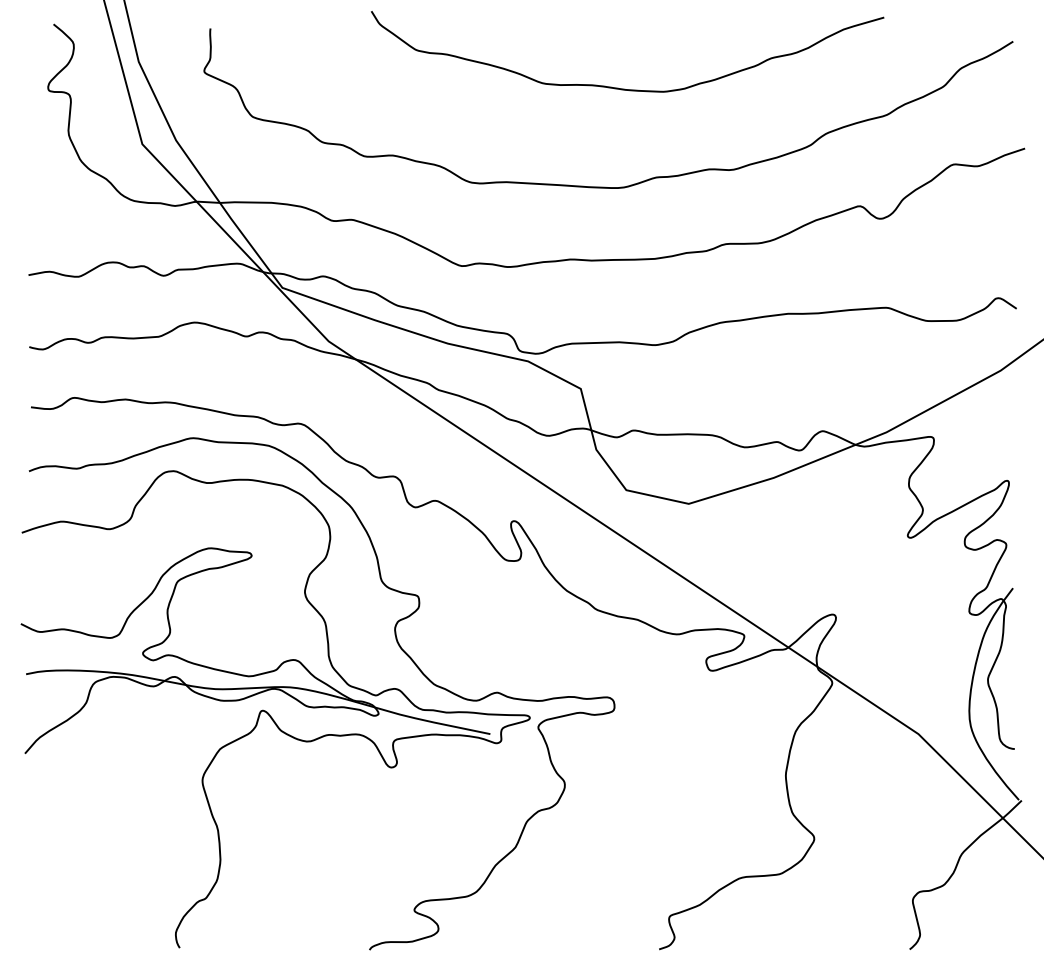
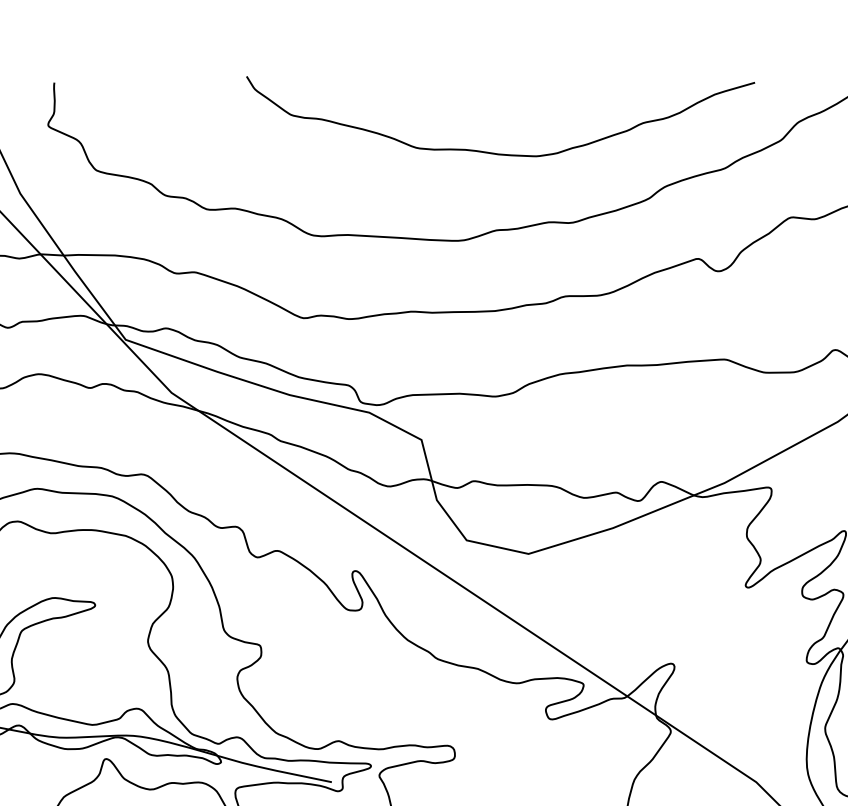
curve: (618, 87) -> (491, 152), moved

